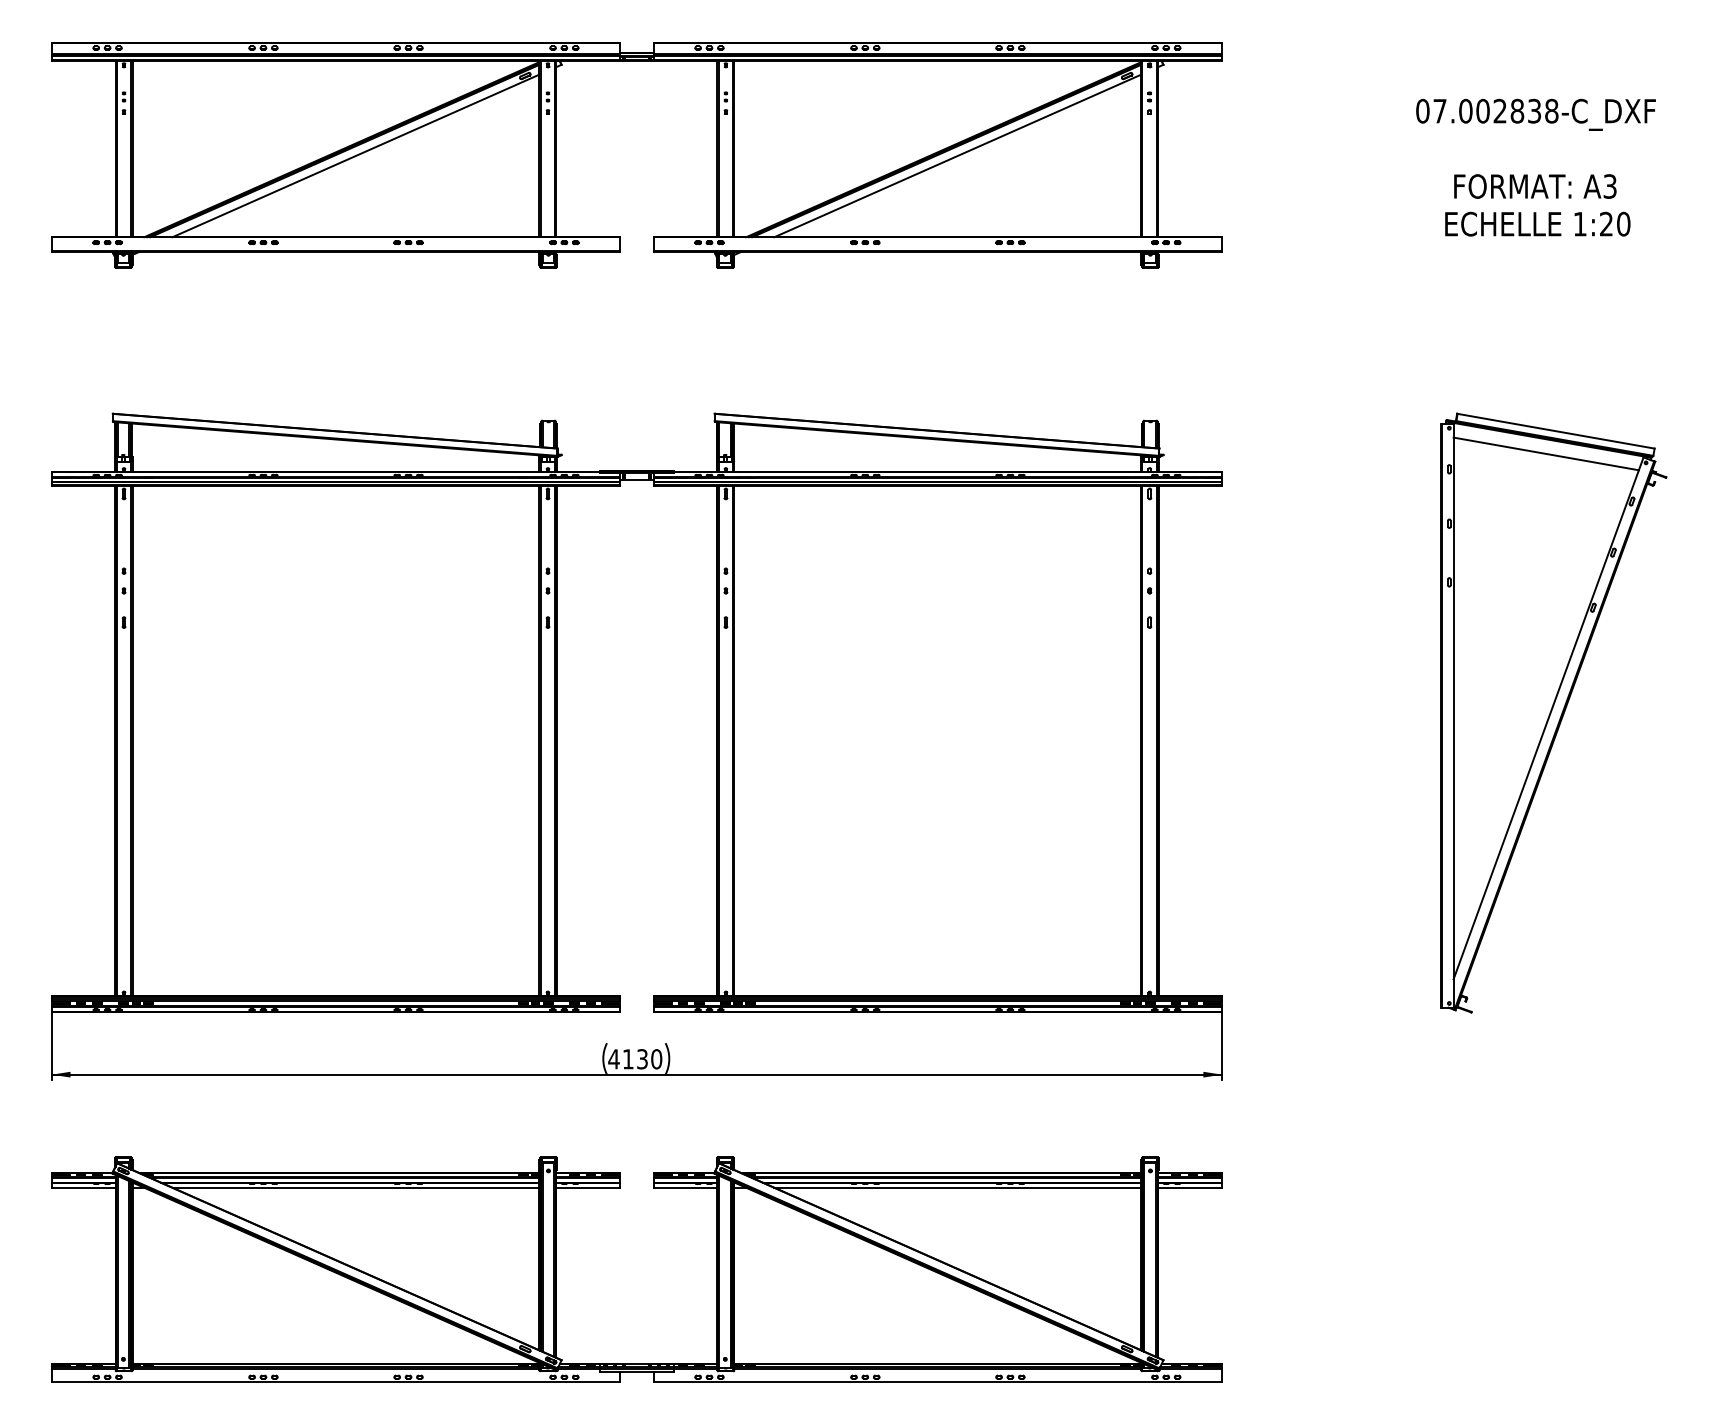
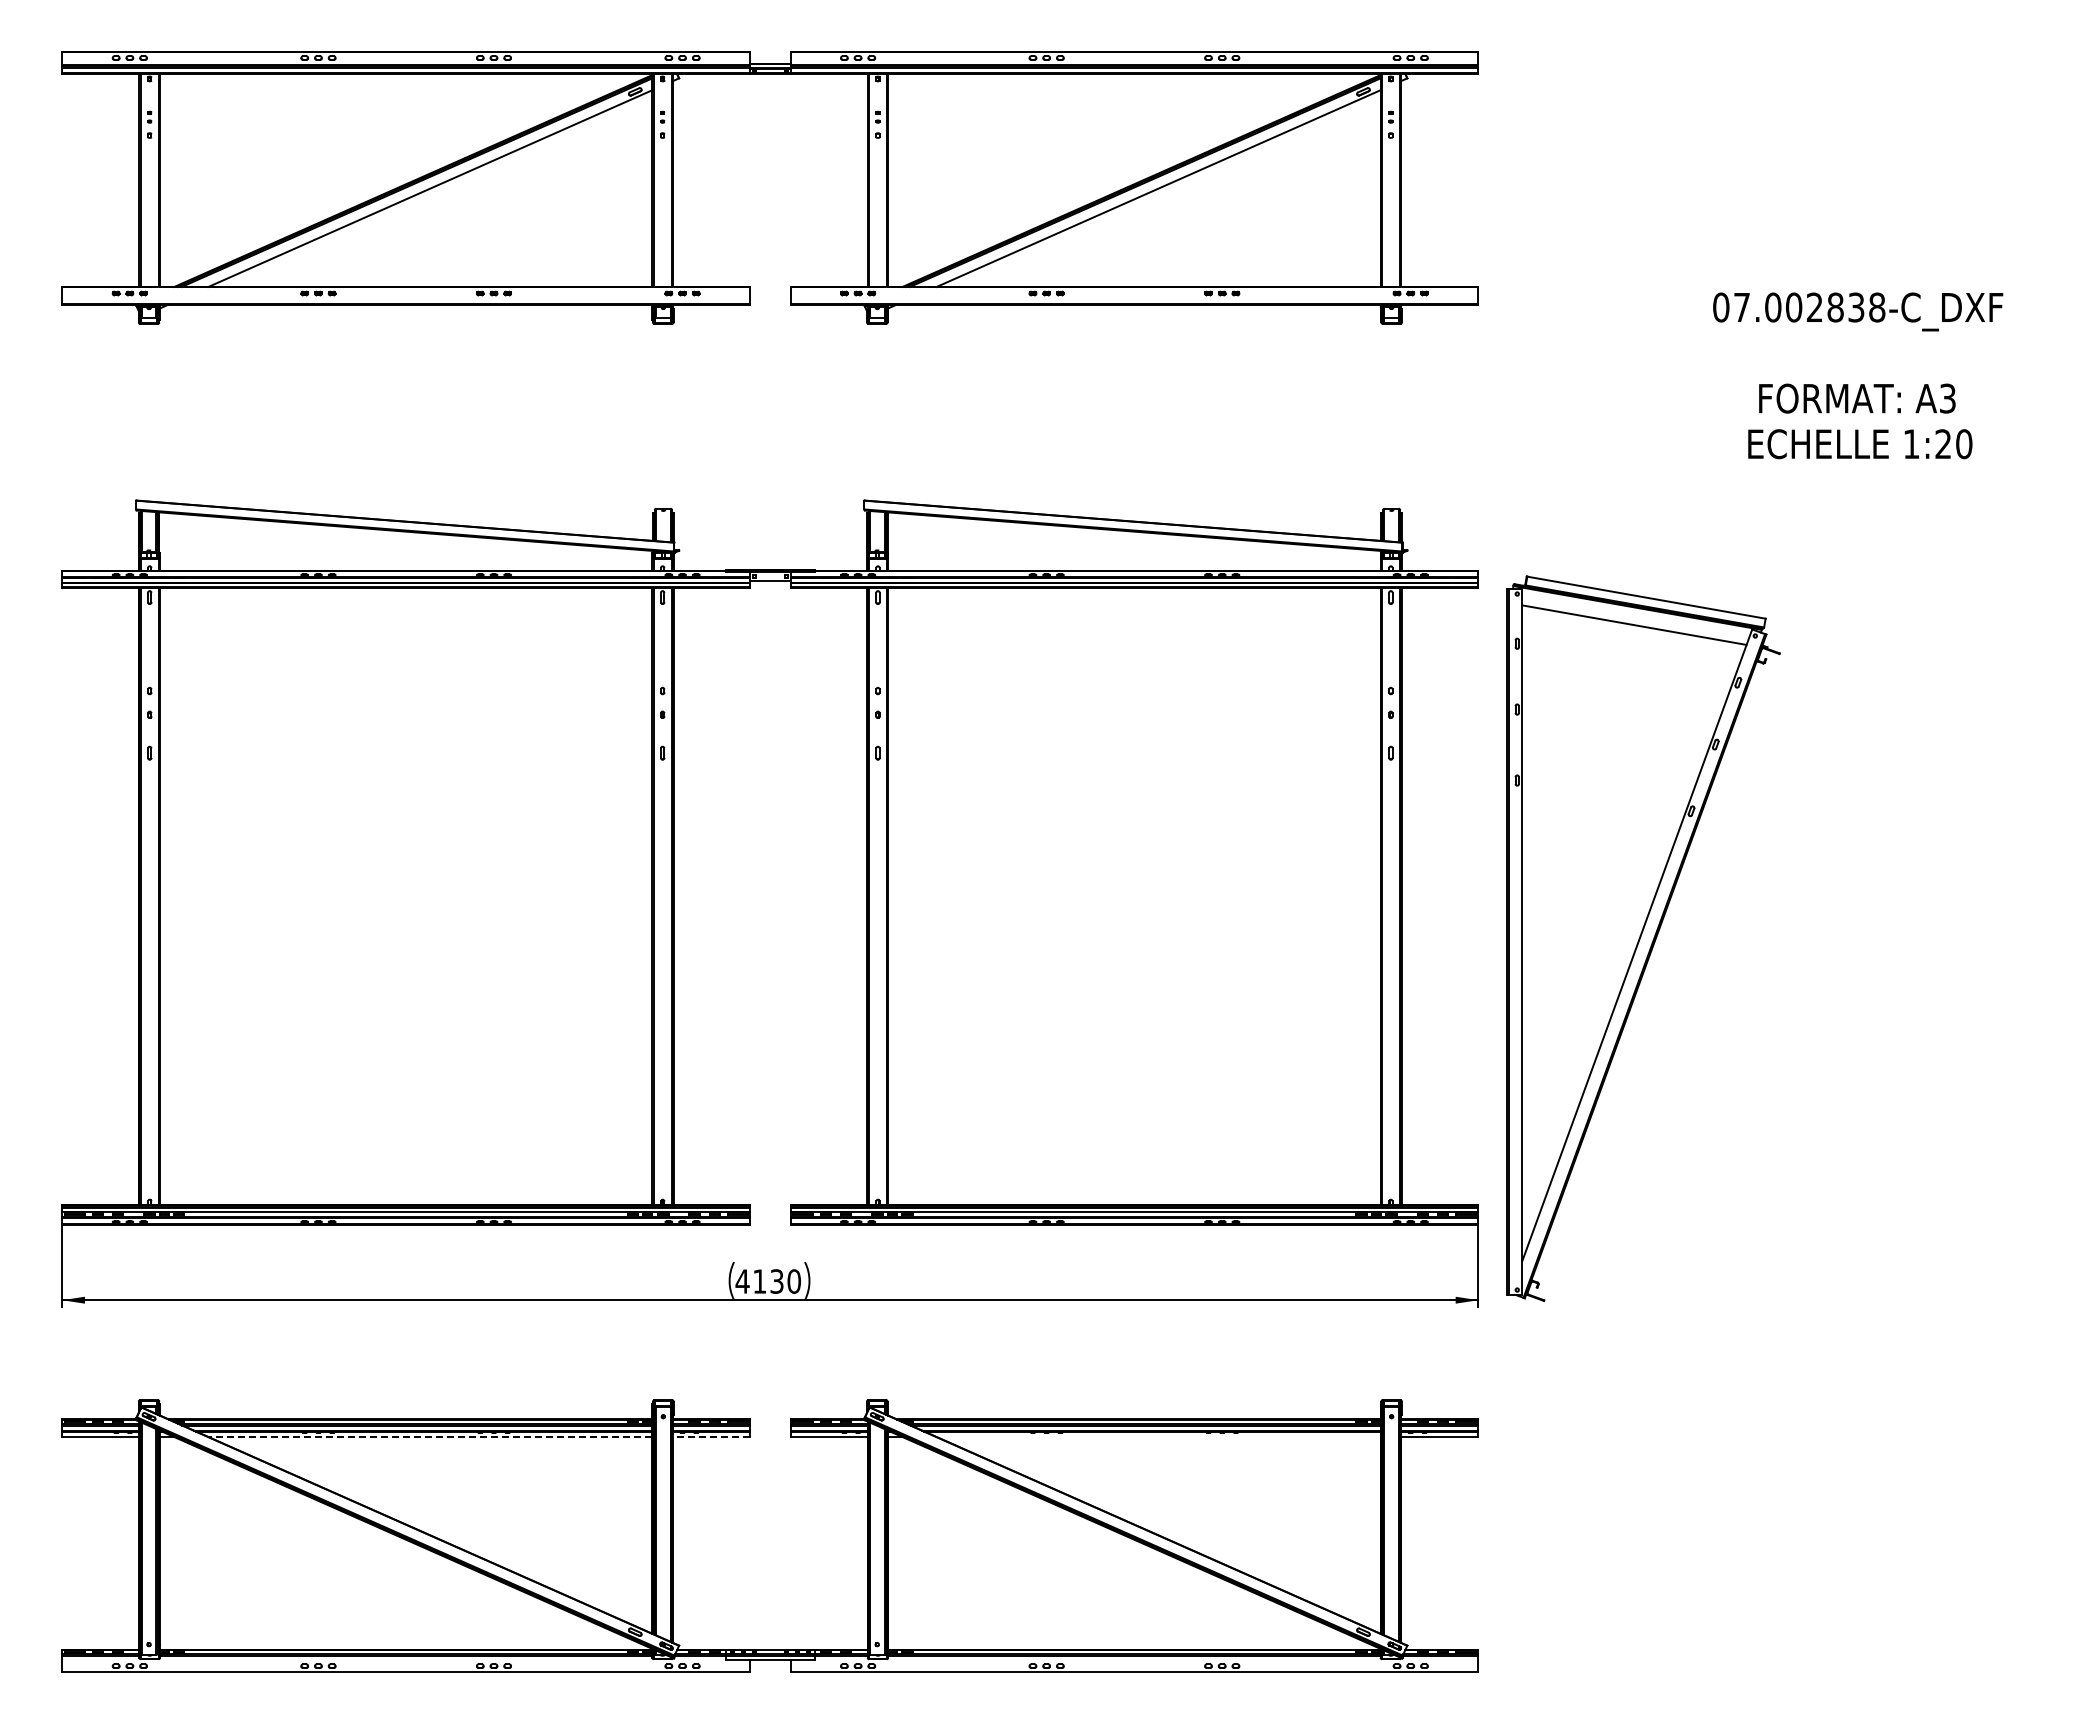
text: (1536, 167) -> (1858, 375), moved
part: (1553, 712) -> (1643, 938), moved
line: (356, 1188) -> (430, 1437), solid -> dashed
line: (588, 1188) -> (711, 1437), solid -> dashed
line: (957, 1188) -> (1158, 1437), removed

